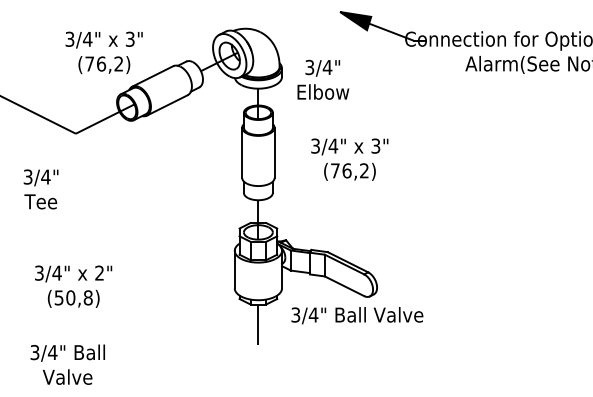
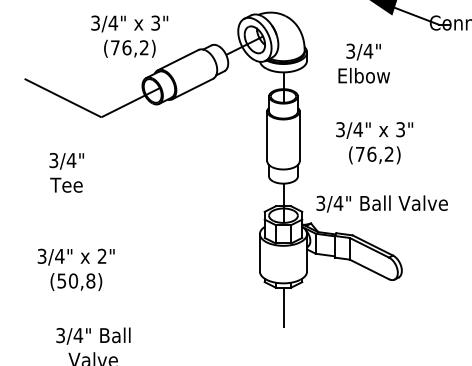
text: (323, 79) -> (364, 63), moved
text: (73, 286) -> (76, 269), moved
text: (357, 315) -> (382, 203), moved

